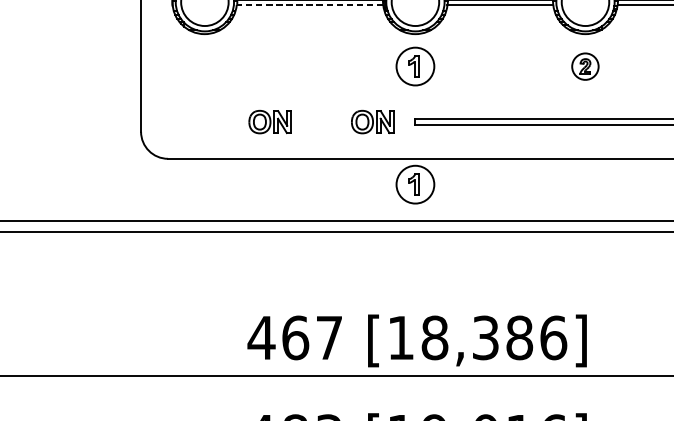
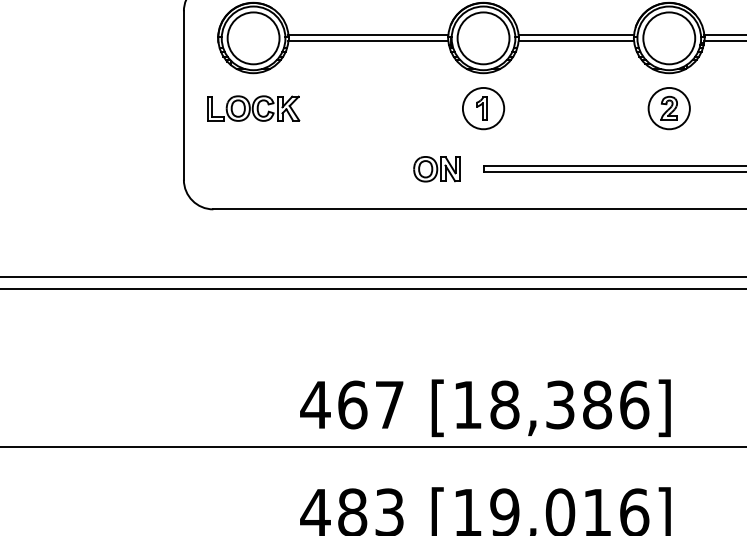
line: (309, 5) -> (367, 41), dashed -> solid
part: (204, 66) -> (253, 108), added
part: (584, 66) -> (668, 108), size x1.43
part: (269, 122) -> (324, 169), removed
part: (415, 184) -> (483, 237), removed

